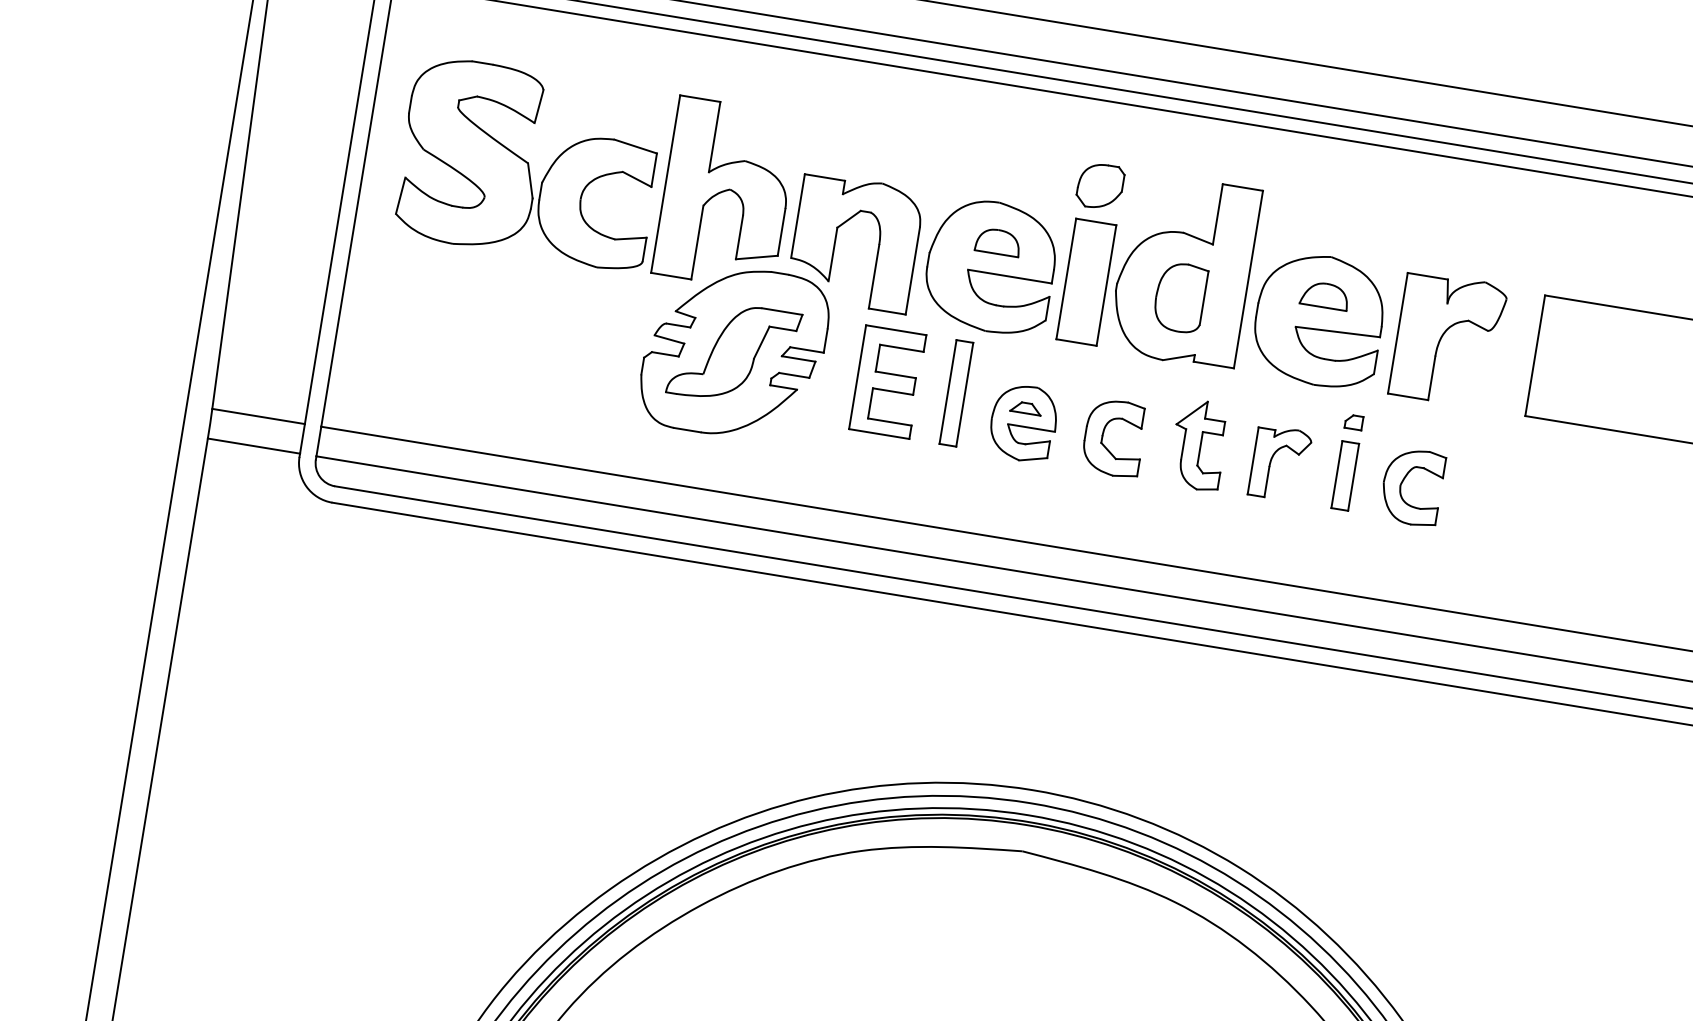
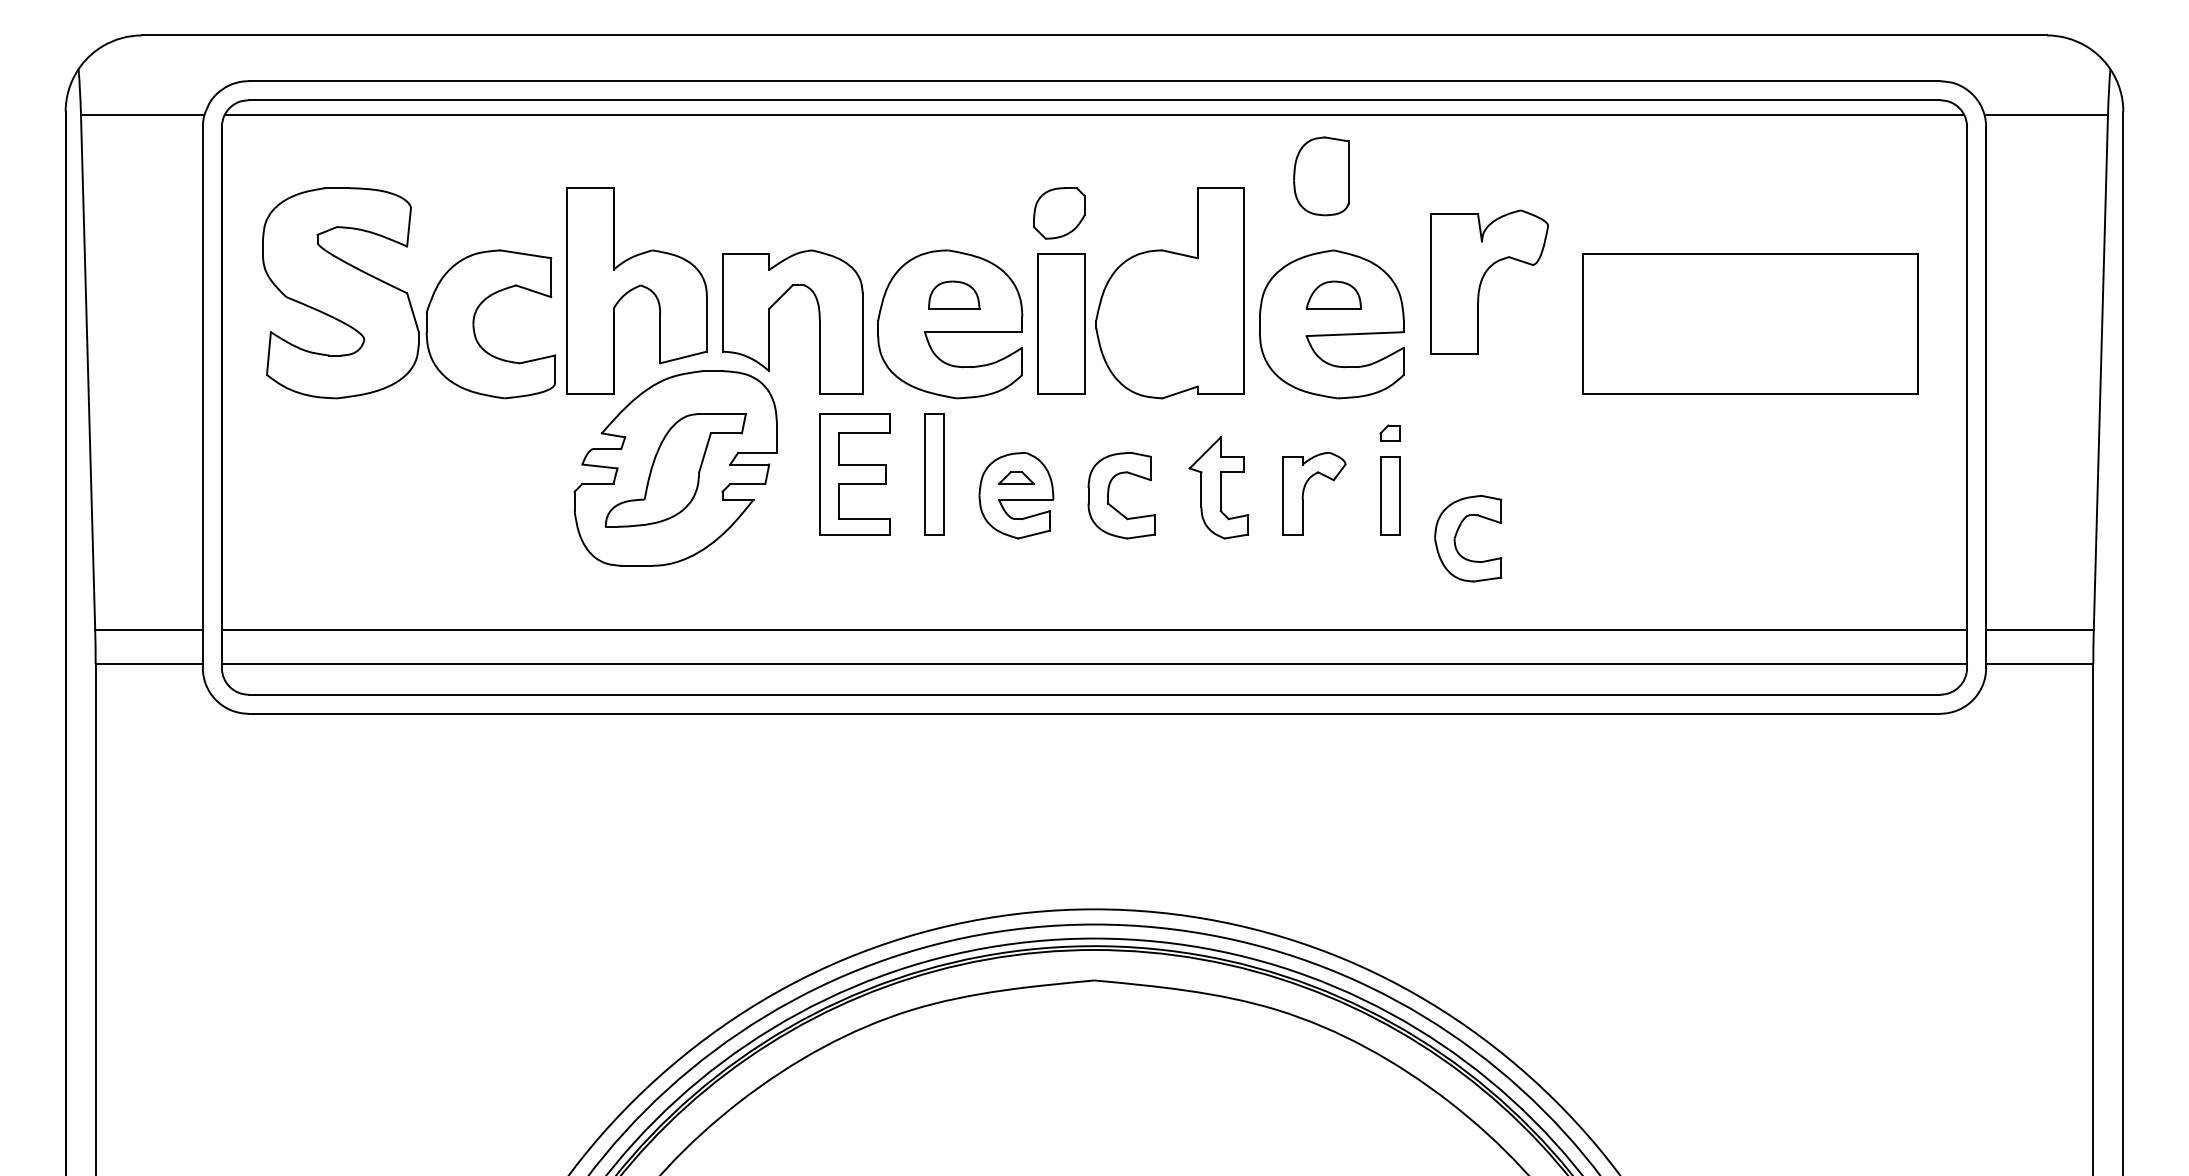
part: (1180, 297) -> (1321, 176), moved
part: (1443, 335) -> (1483, 278), moved
part: (1403, 480) -> (1457, 533), moved

